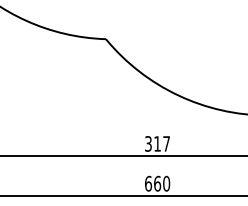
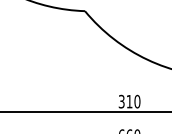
text: (166, 143) -> (137, 101), 317 -> 310

